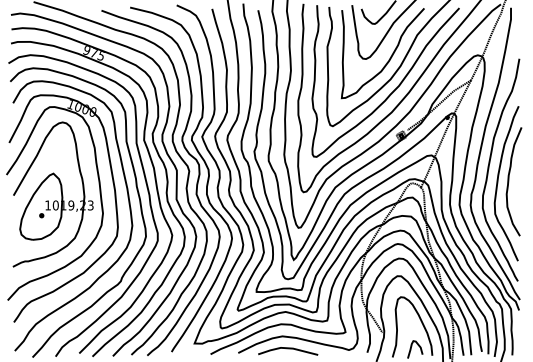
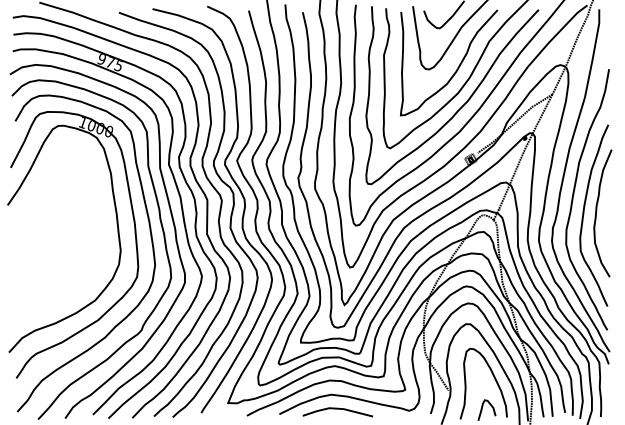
part: (52, 193) -> (61, 227), removed

